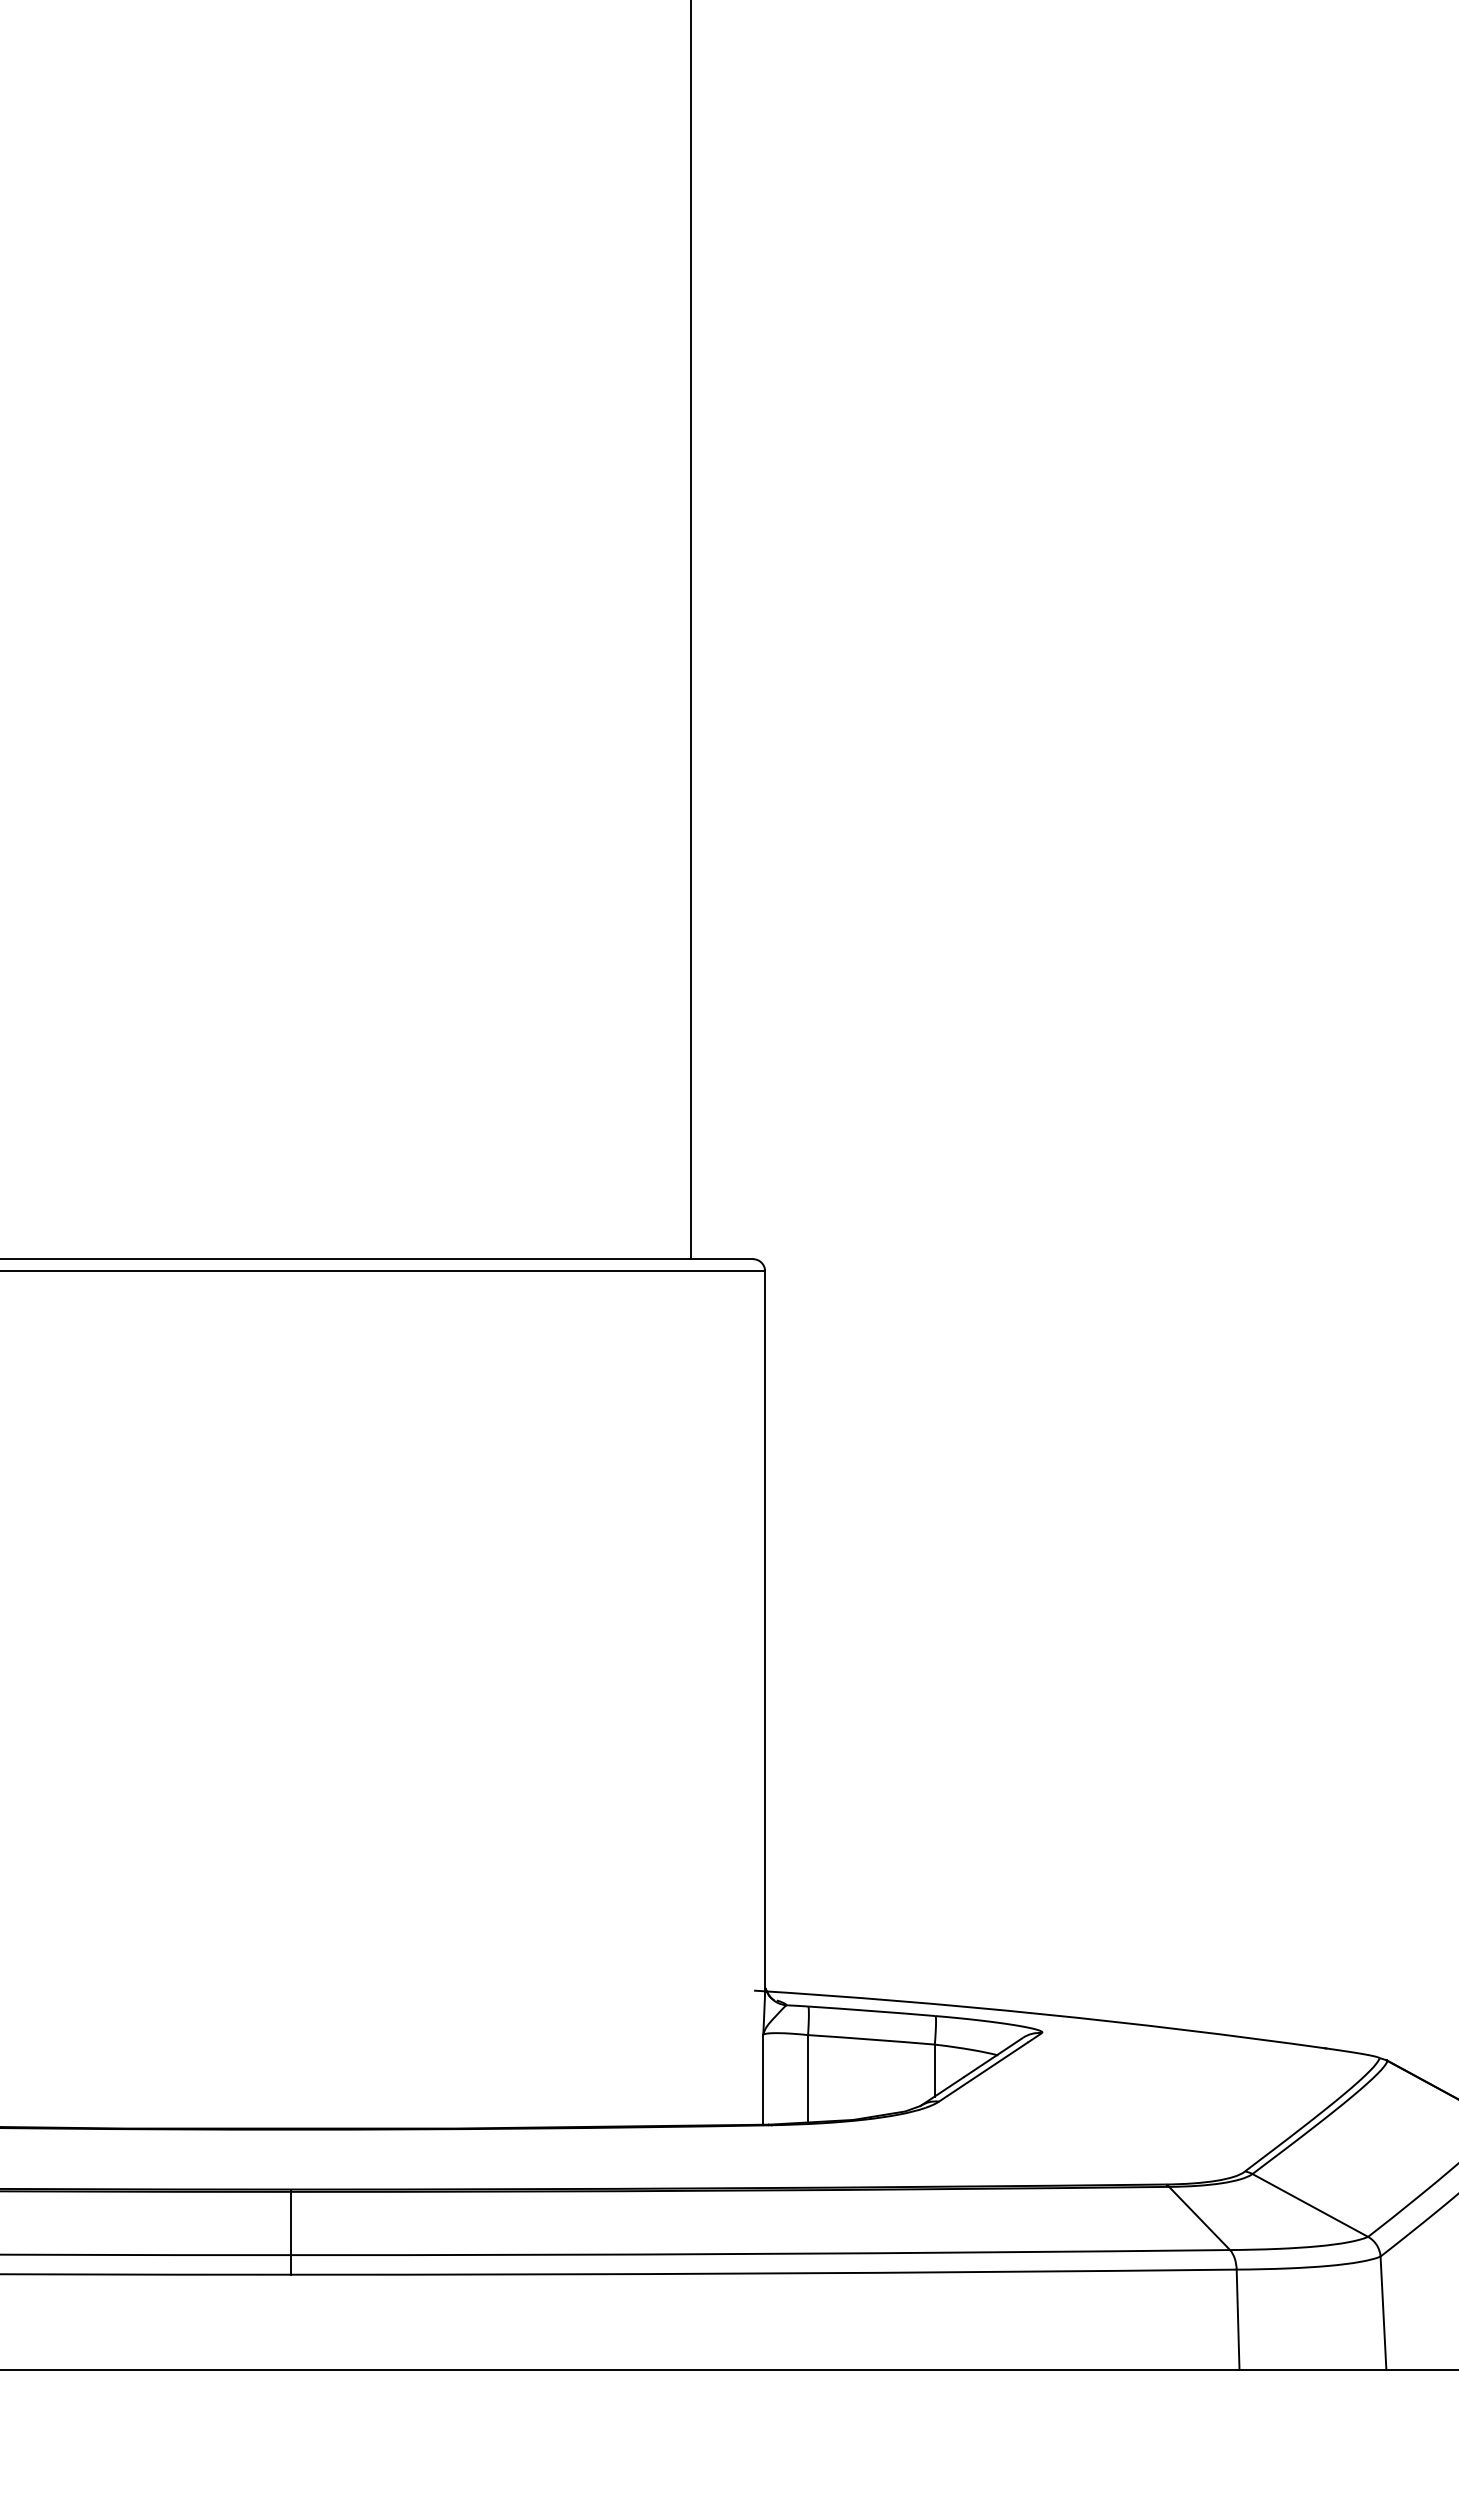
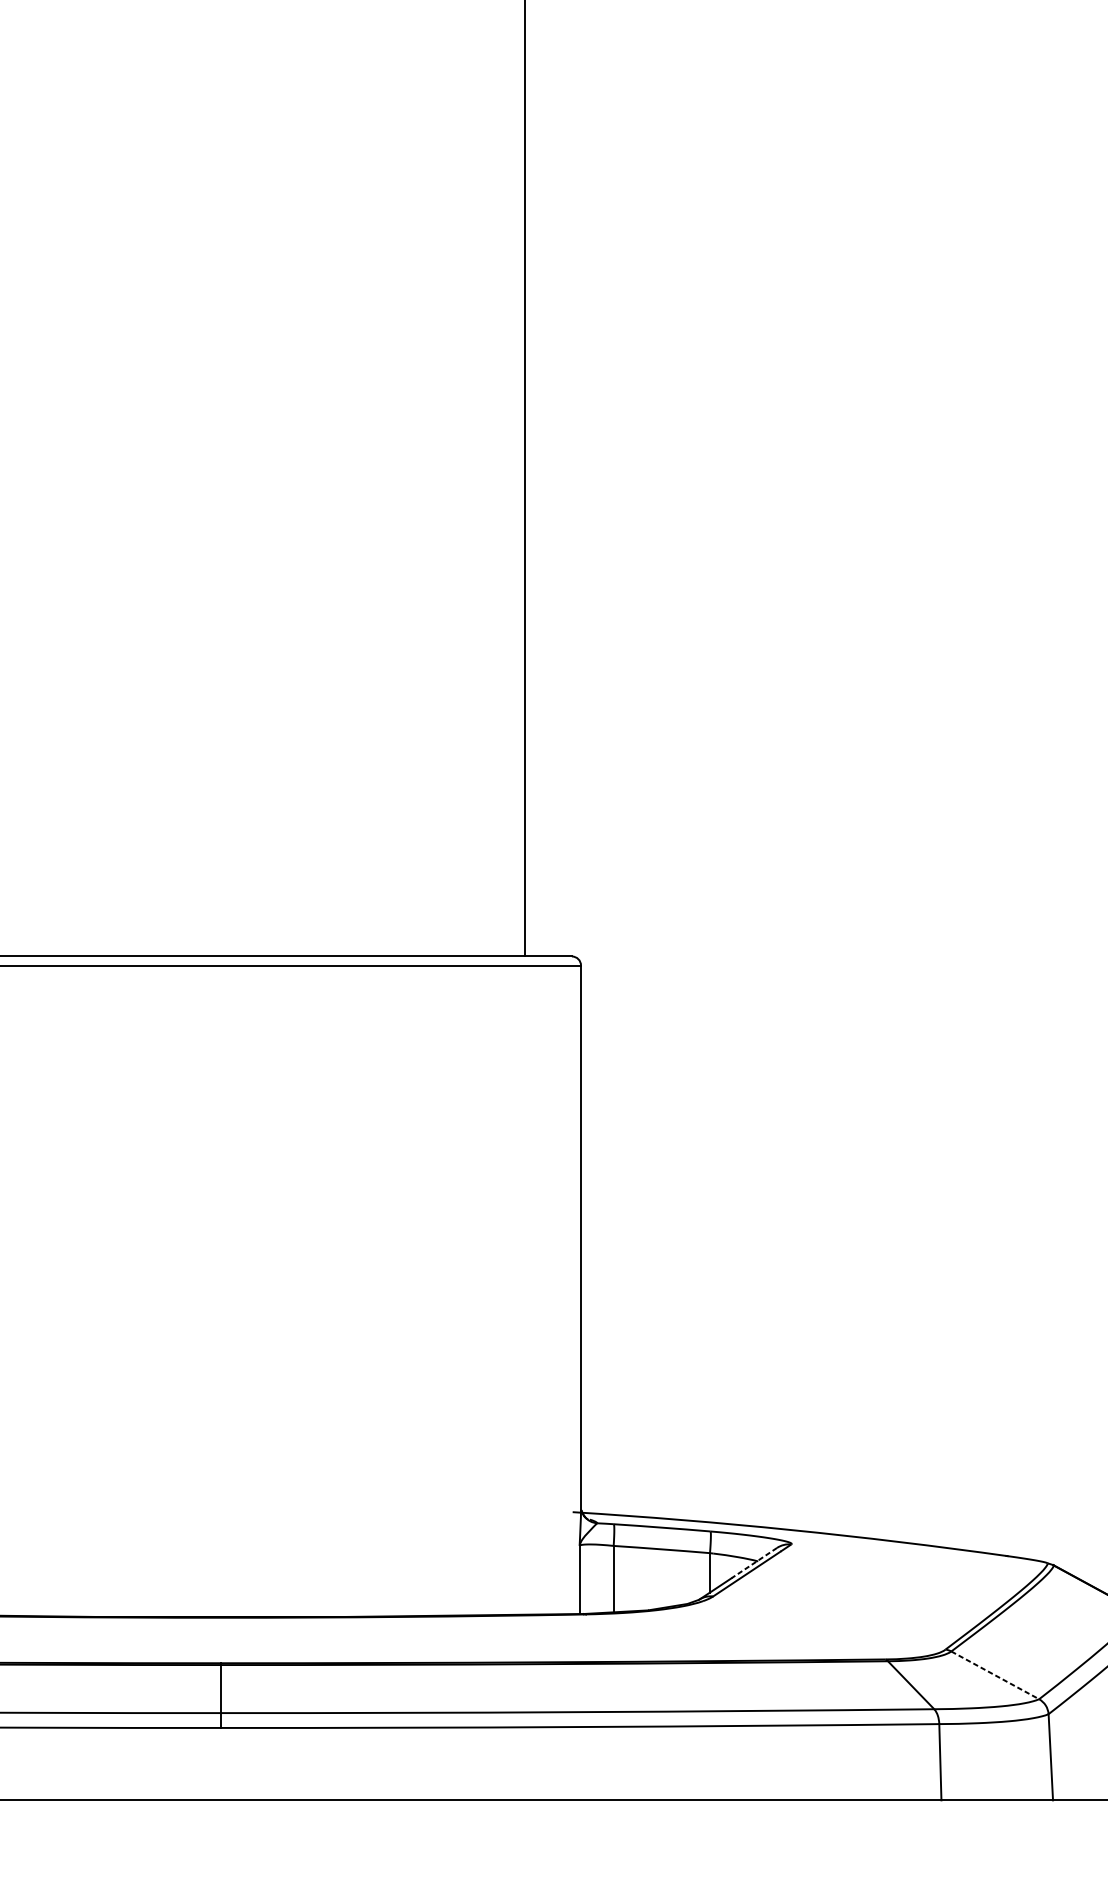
line: (993, 2057) -> (754, 1562), solid -> dashed
line: (1310, 2205) -> (995, 1675), solid -> dashed

